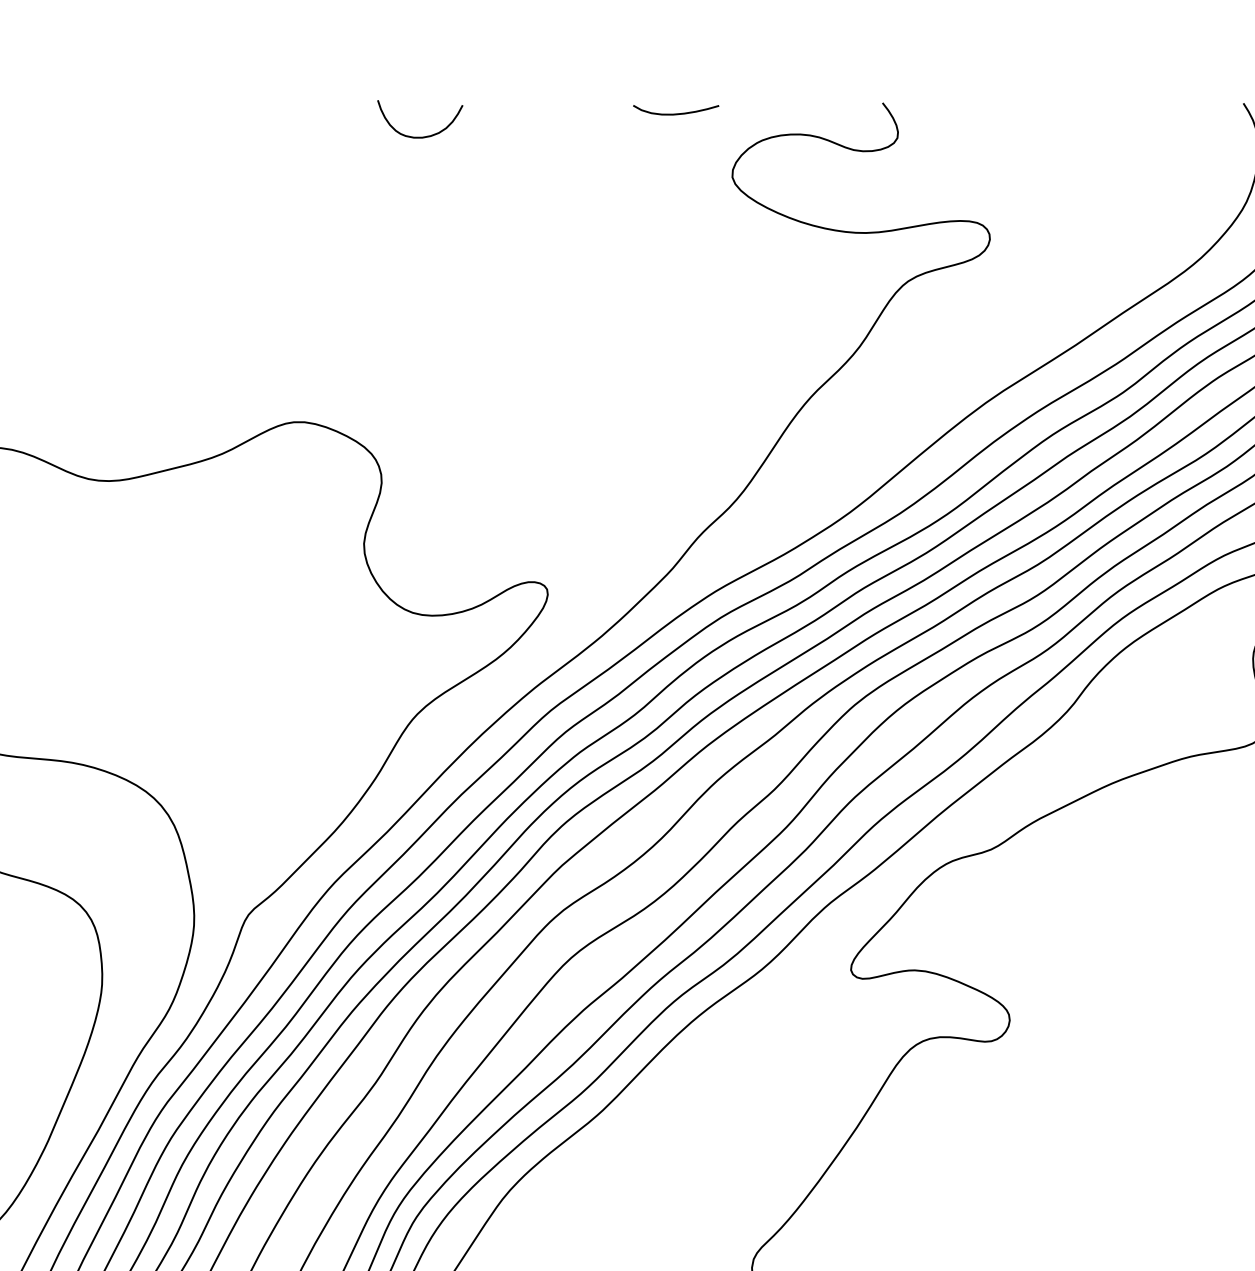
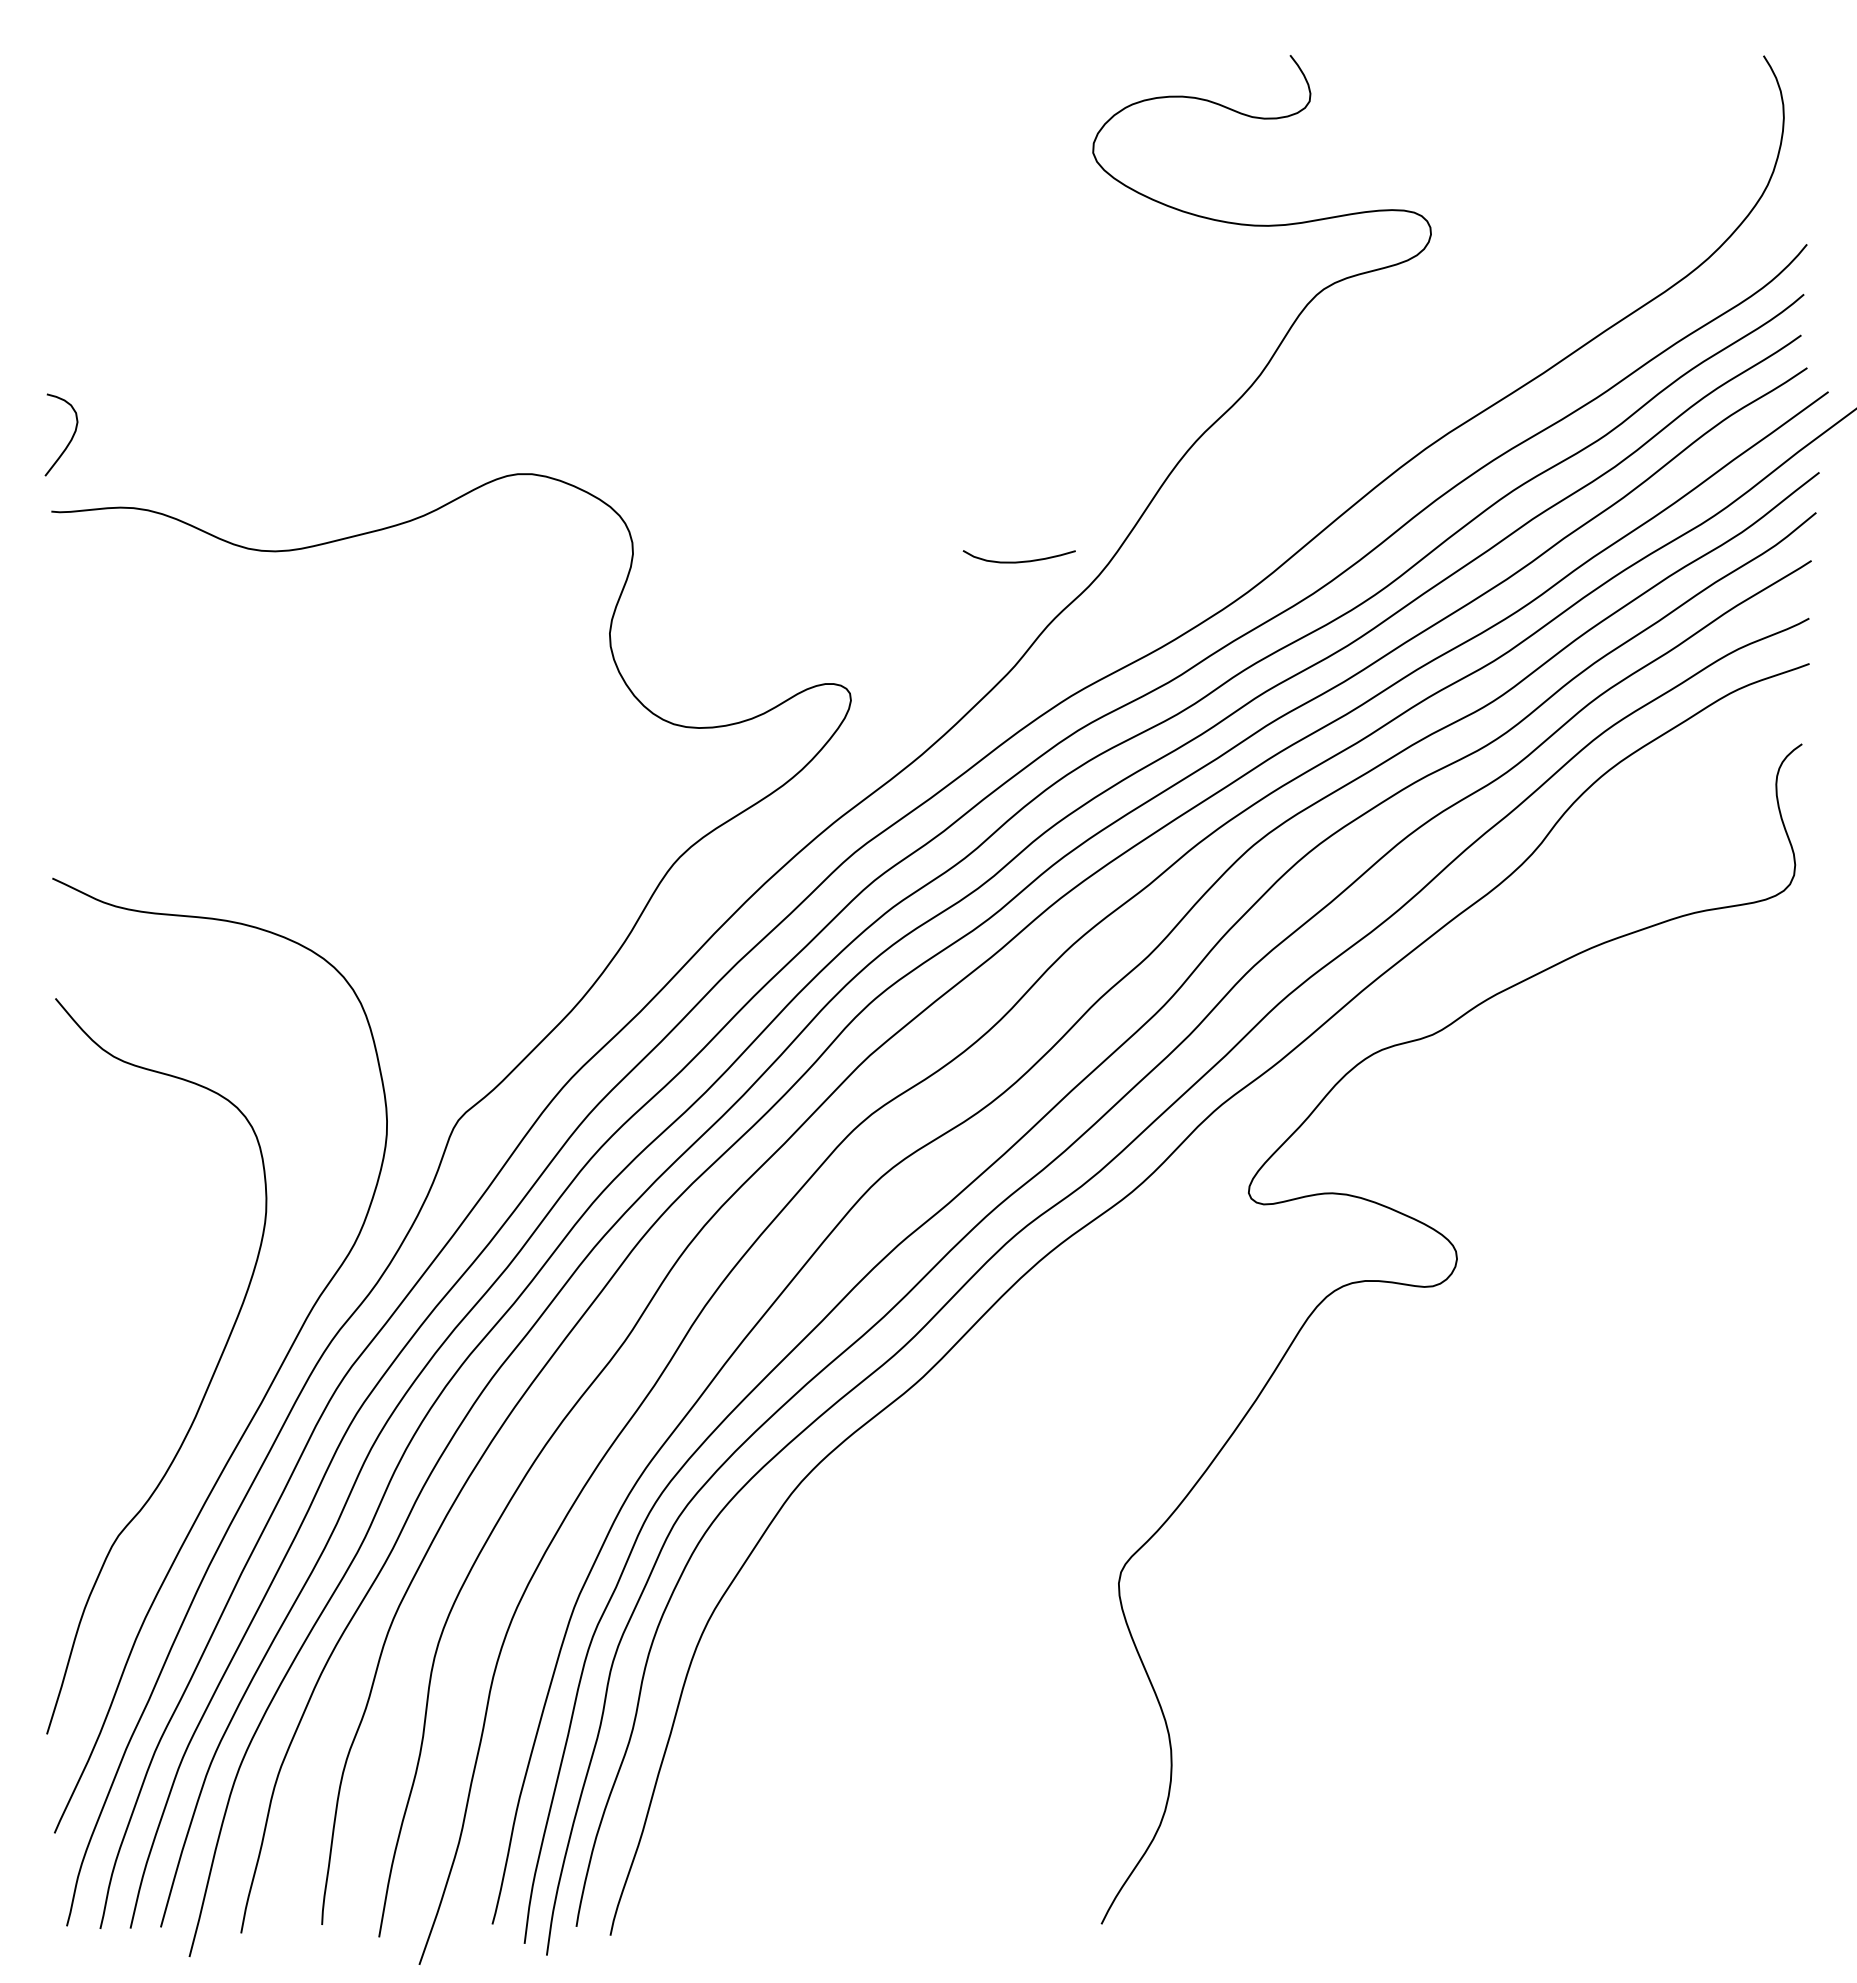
curve: (675, 113) -> (1018, 561), moved
curve: (422, 136) -> (686, 99), removed

